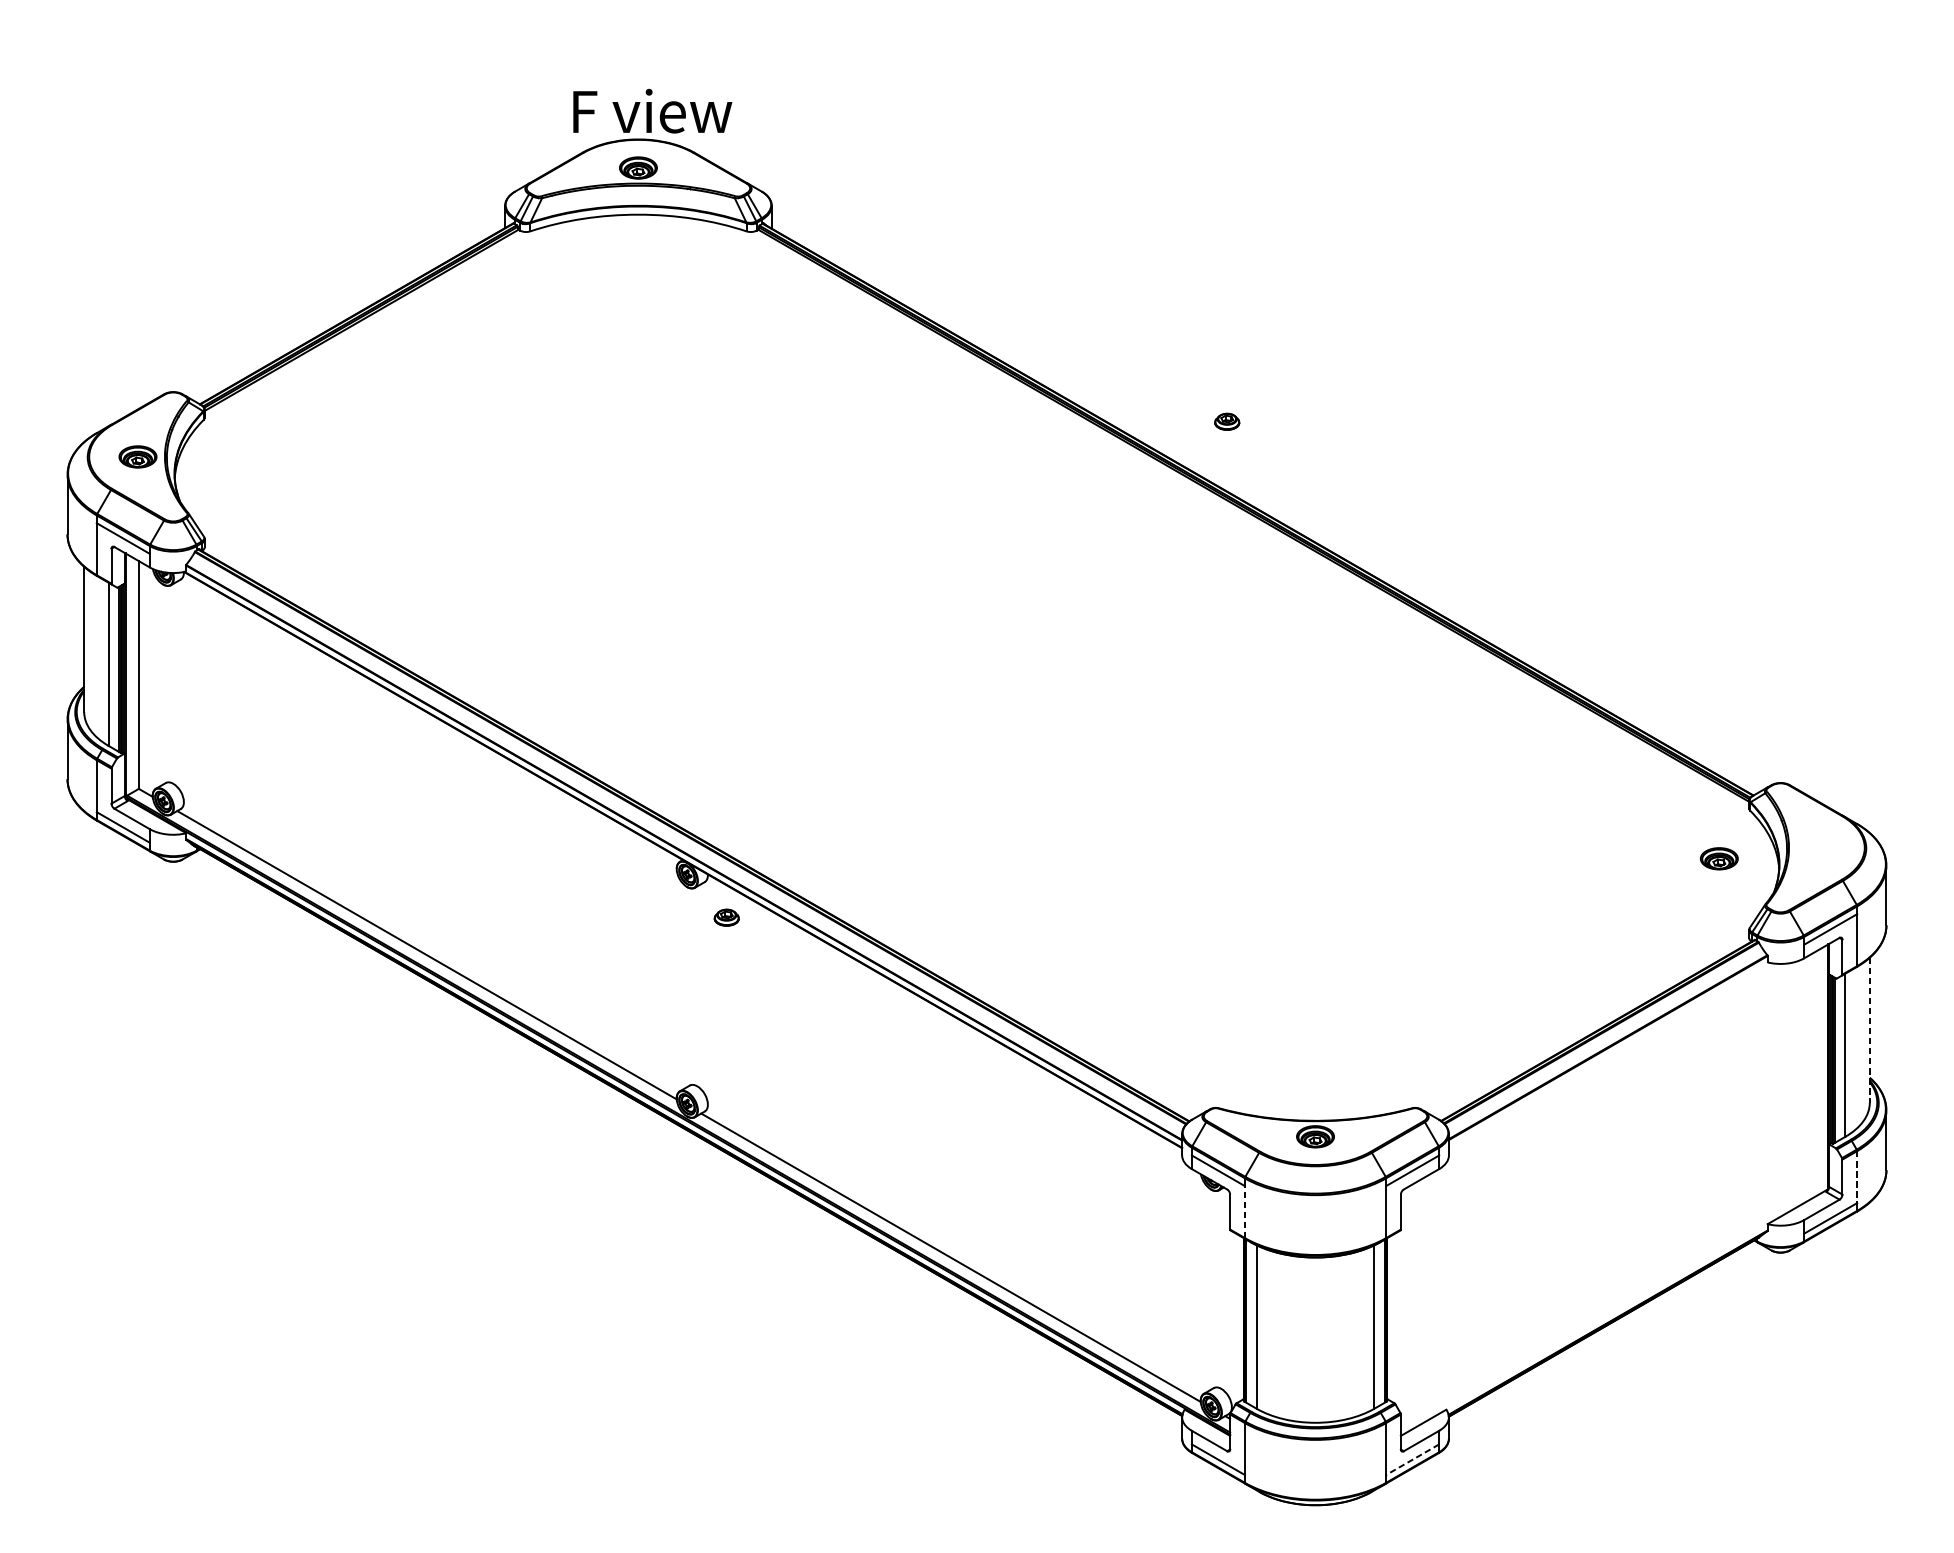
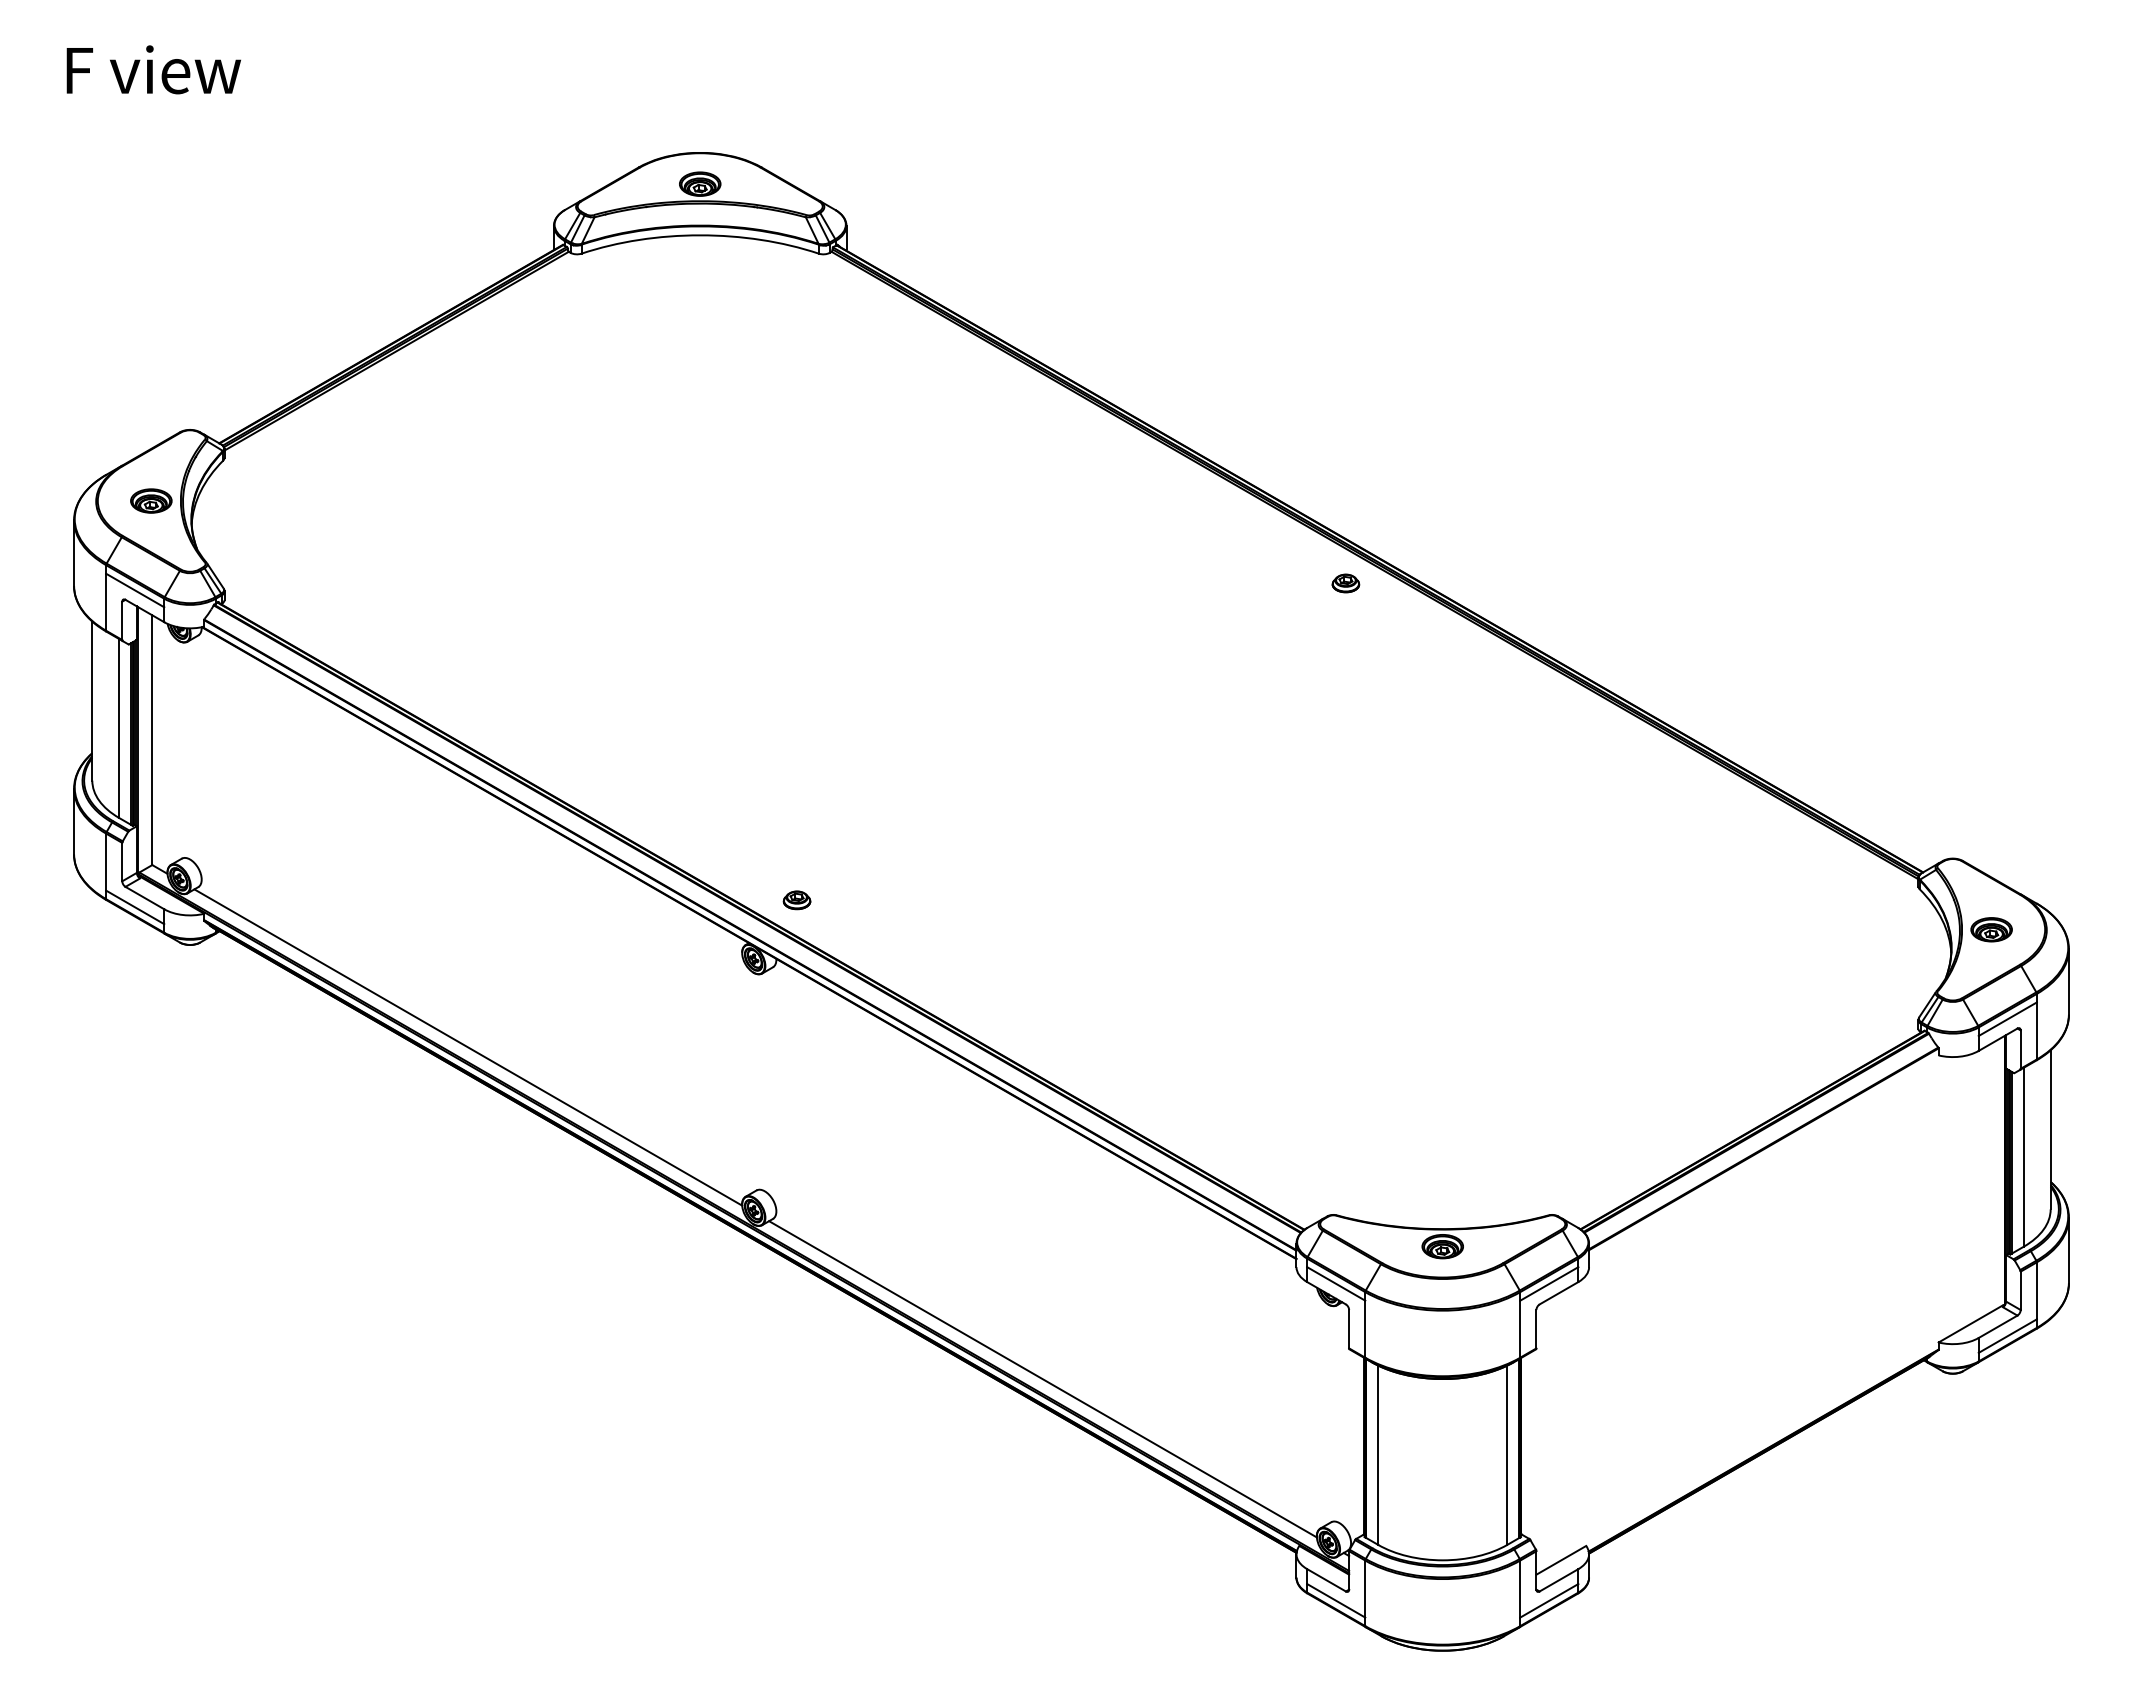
text: (652, 110) -> (153, 69), moved
part: (1226, 421) -> (1345, 583), moved
part: (1719, 858) -> (1991, 929), moved
part: (726, 917) -> (796, 900), moved
line: (1869, 1029) -> (2050, 1129), dashed -> solid
line: (1856, 1176) -> (2036, 1290), dashed -> solid
line: (1245, 1212) -> (1365, 1329), dashed -> solid
line: (1412, 1459) -> (1549, 1600), dashed -> solid

